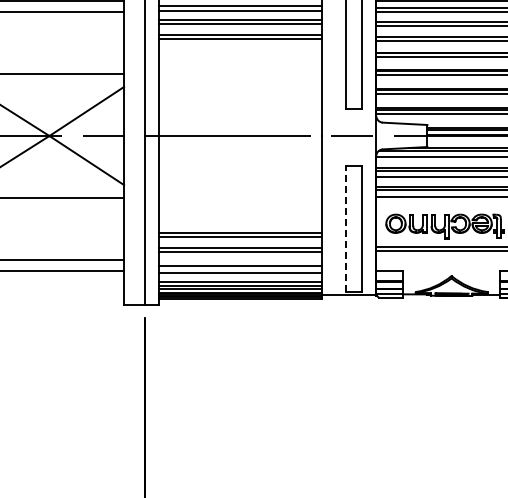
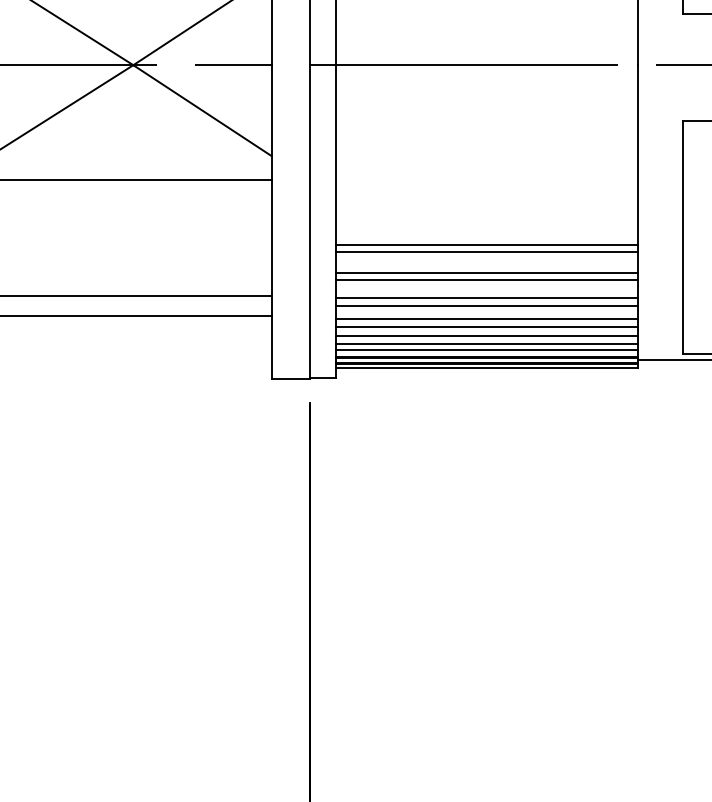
line: (345, 229) -> (682, 238), dashed -> solid
line: (239, 261) -> (485, 297), added
line: (239, 277) -> (485, 327), added

